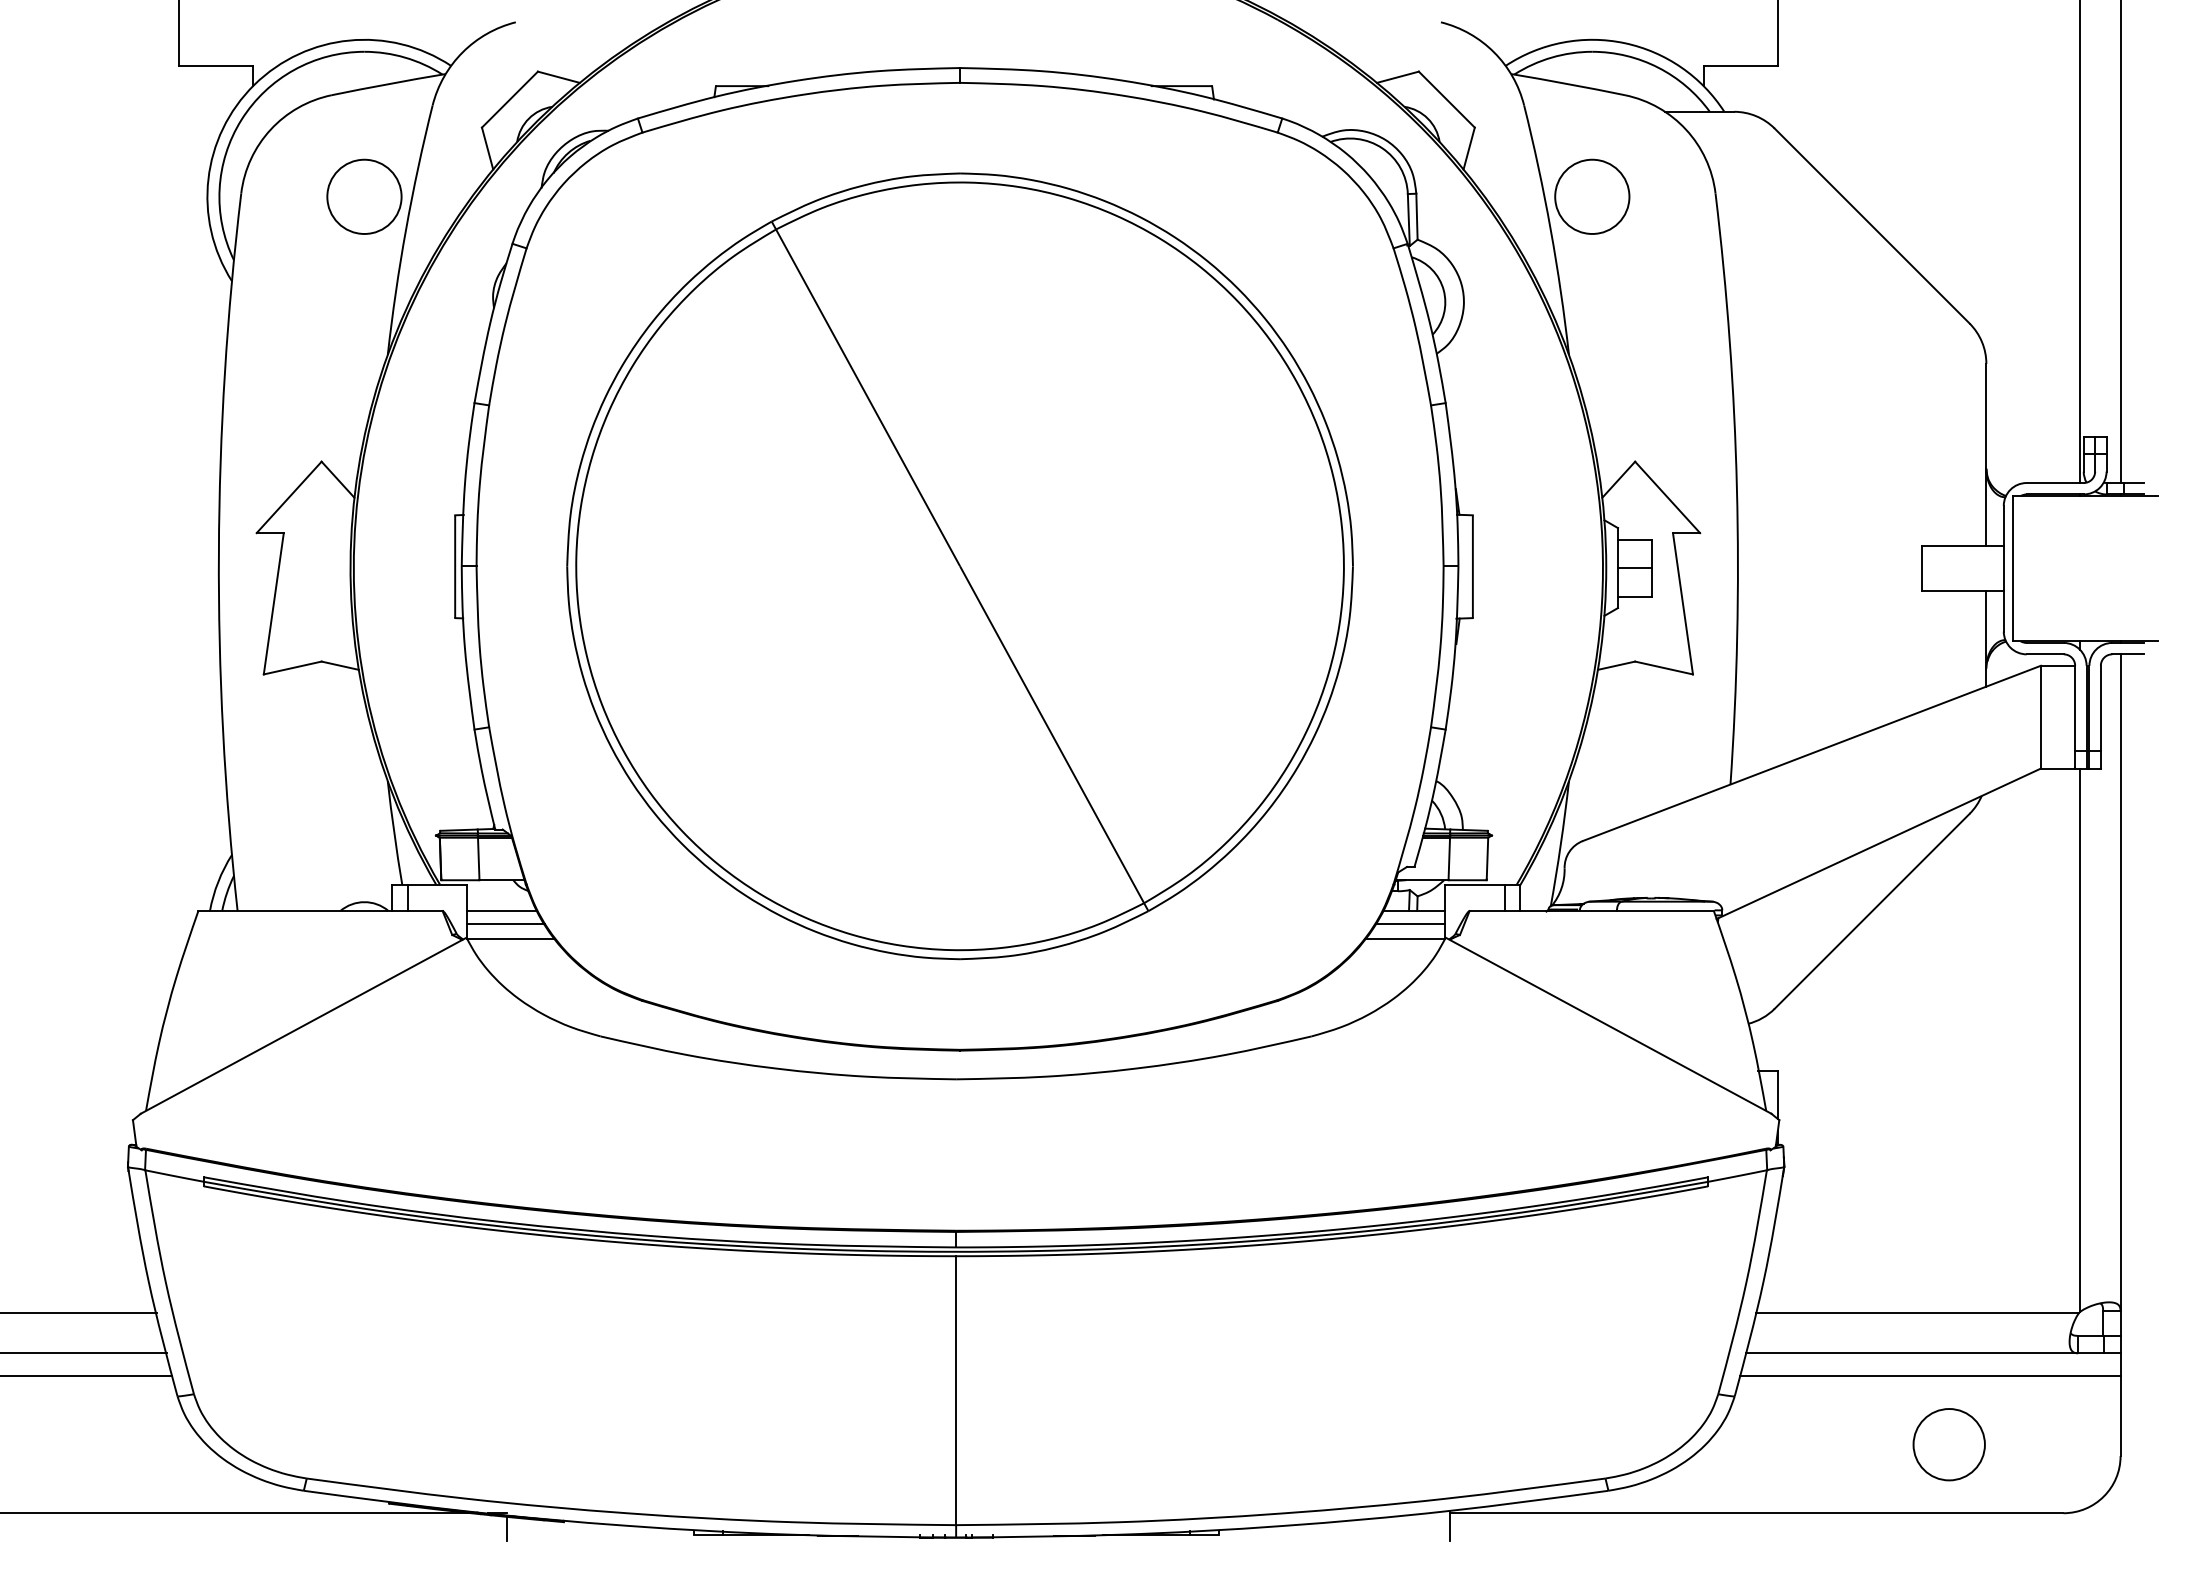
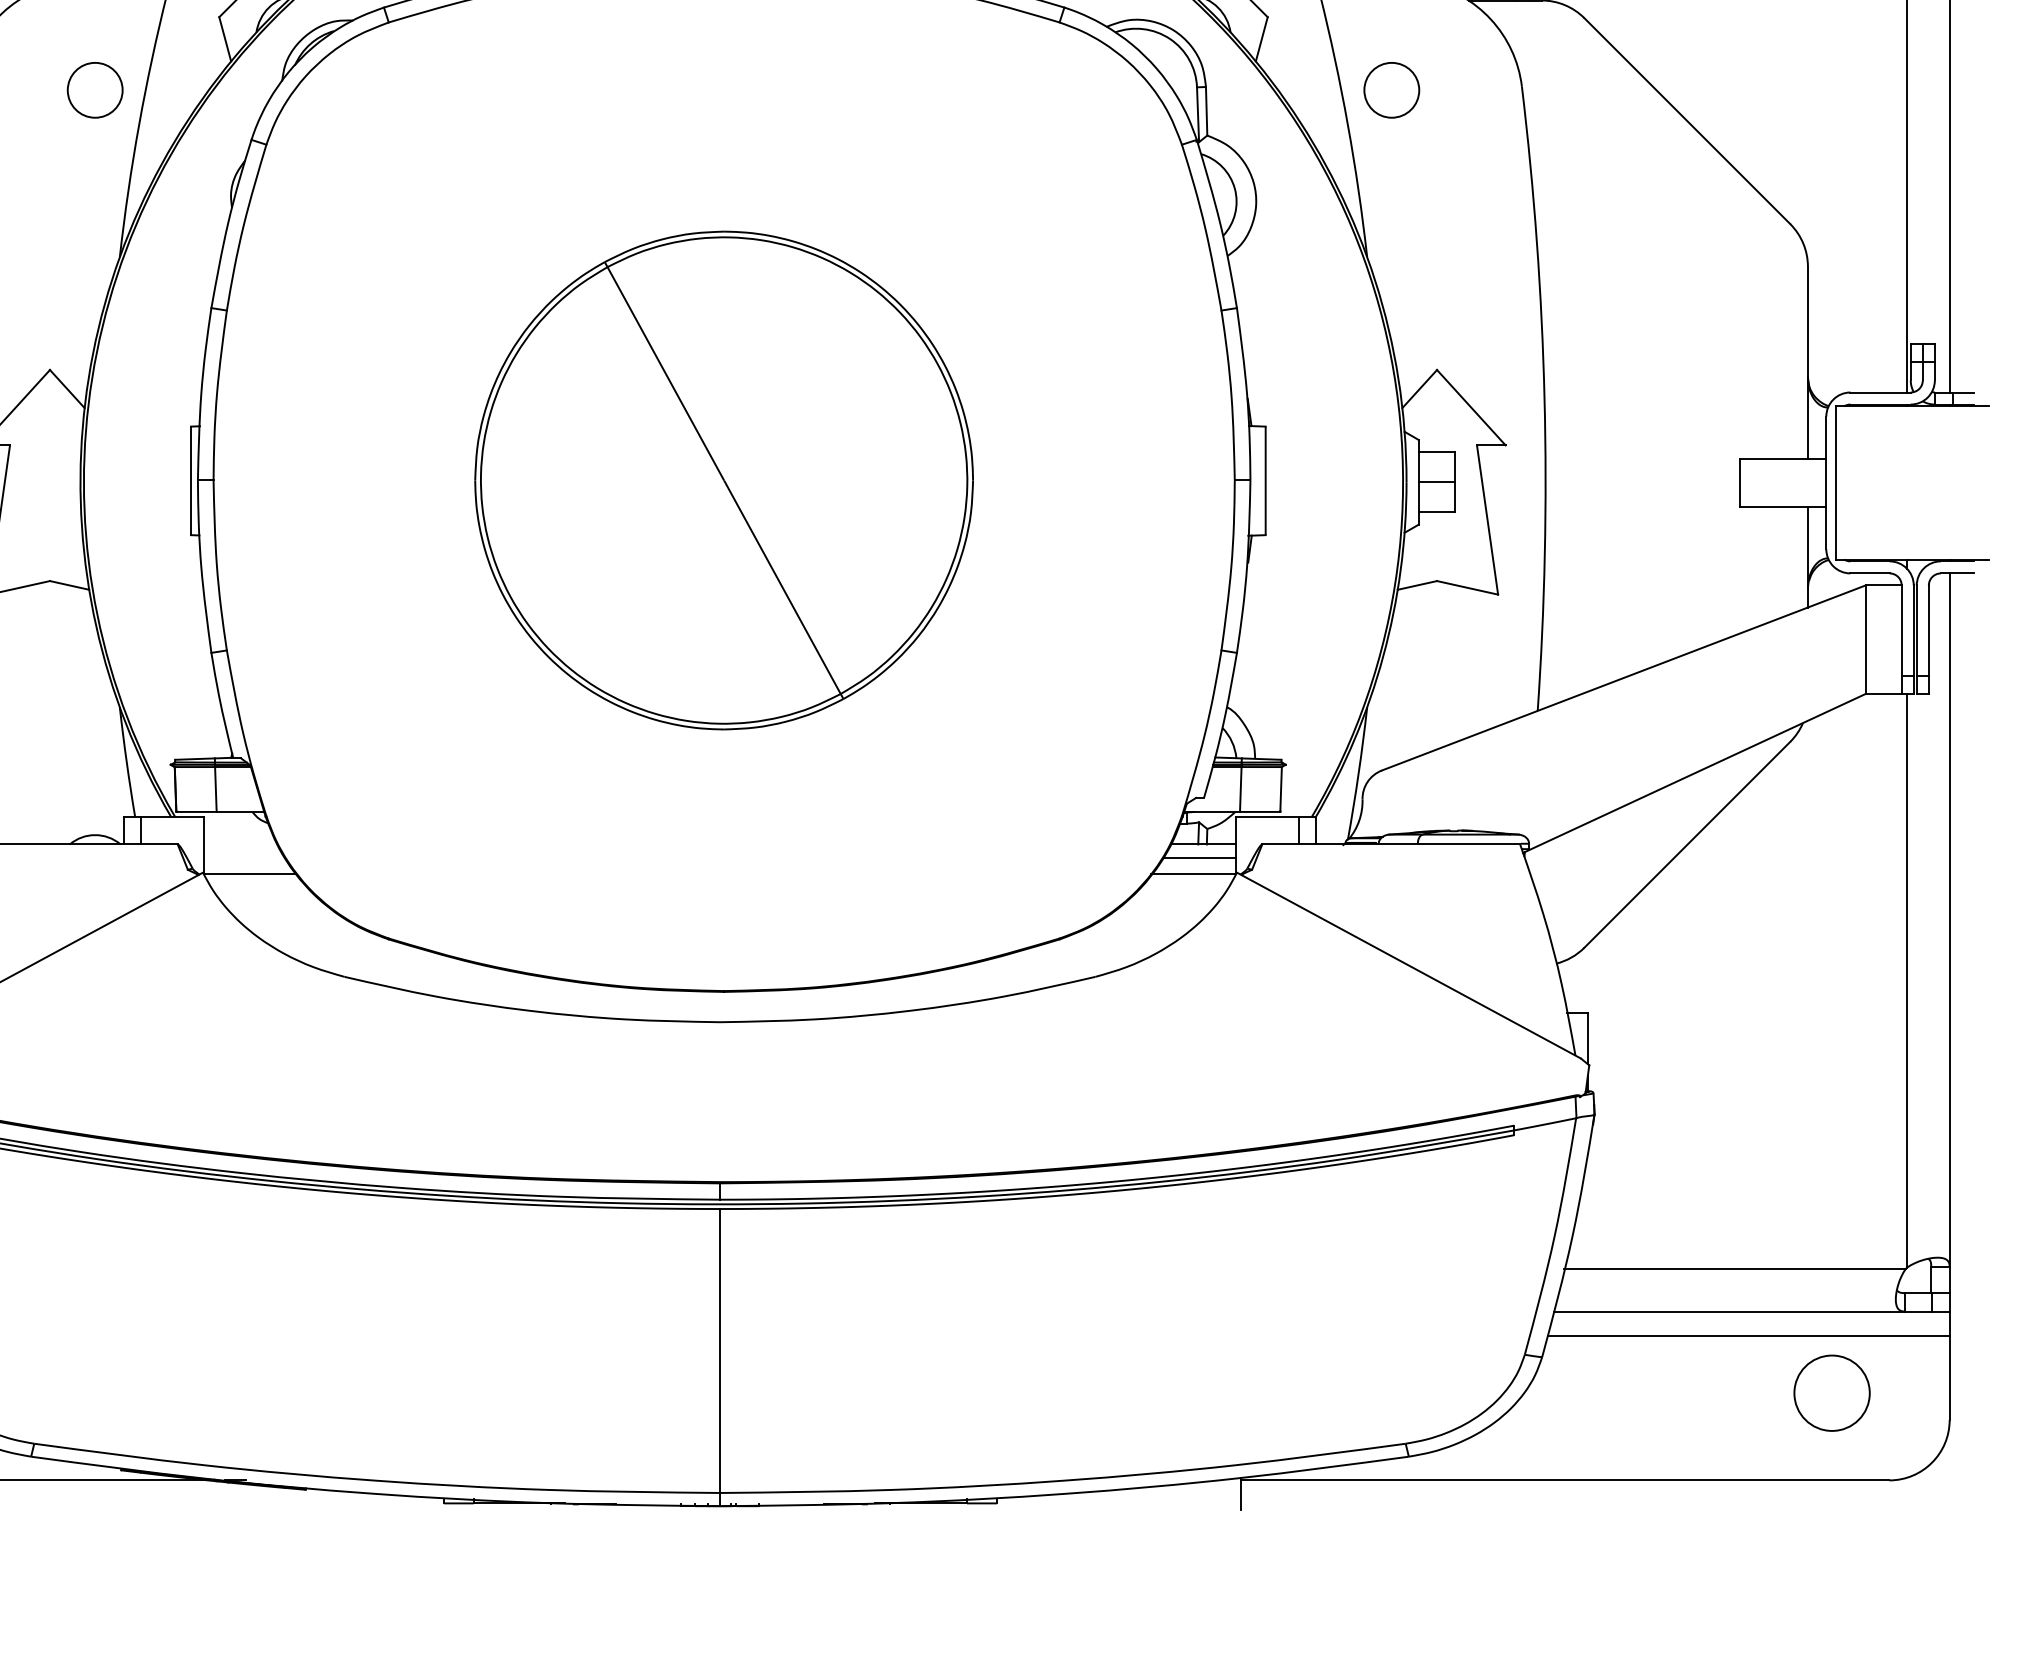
circle: (364, 196) -> (95, 89), size x0.7
circle: (1592, 196) -> (1392, 89), size x0.7
part: (959, 566) -> (723, 480), size x0.6
line: (501, 911) -> (239, 844), removed
line: (505, 924) -> (244, 858), removed
circle: (1948, 1444) -> (1831, 1393), moved
line: (506, 1528) -> (245, 1496), removed

